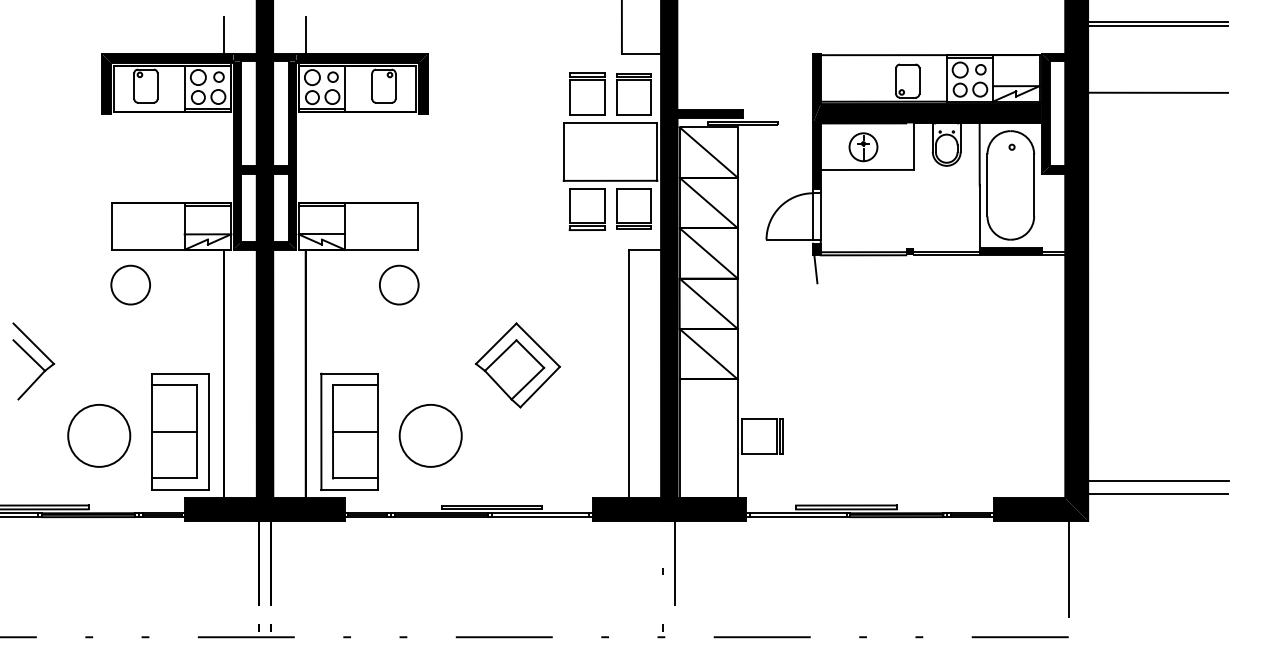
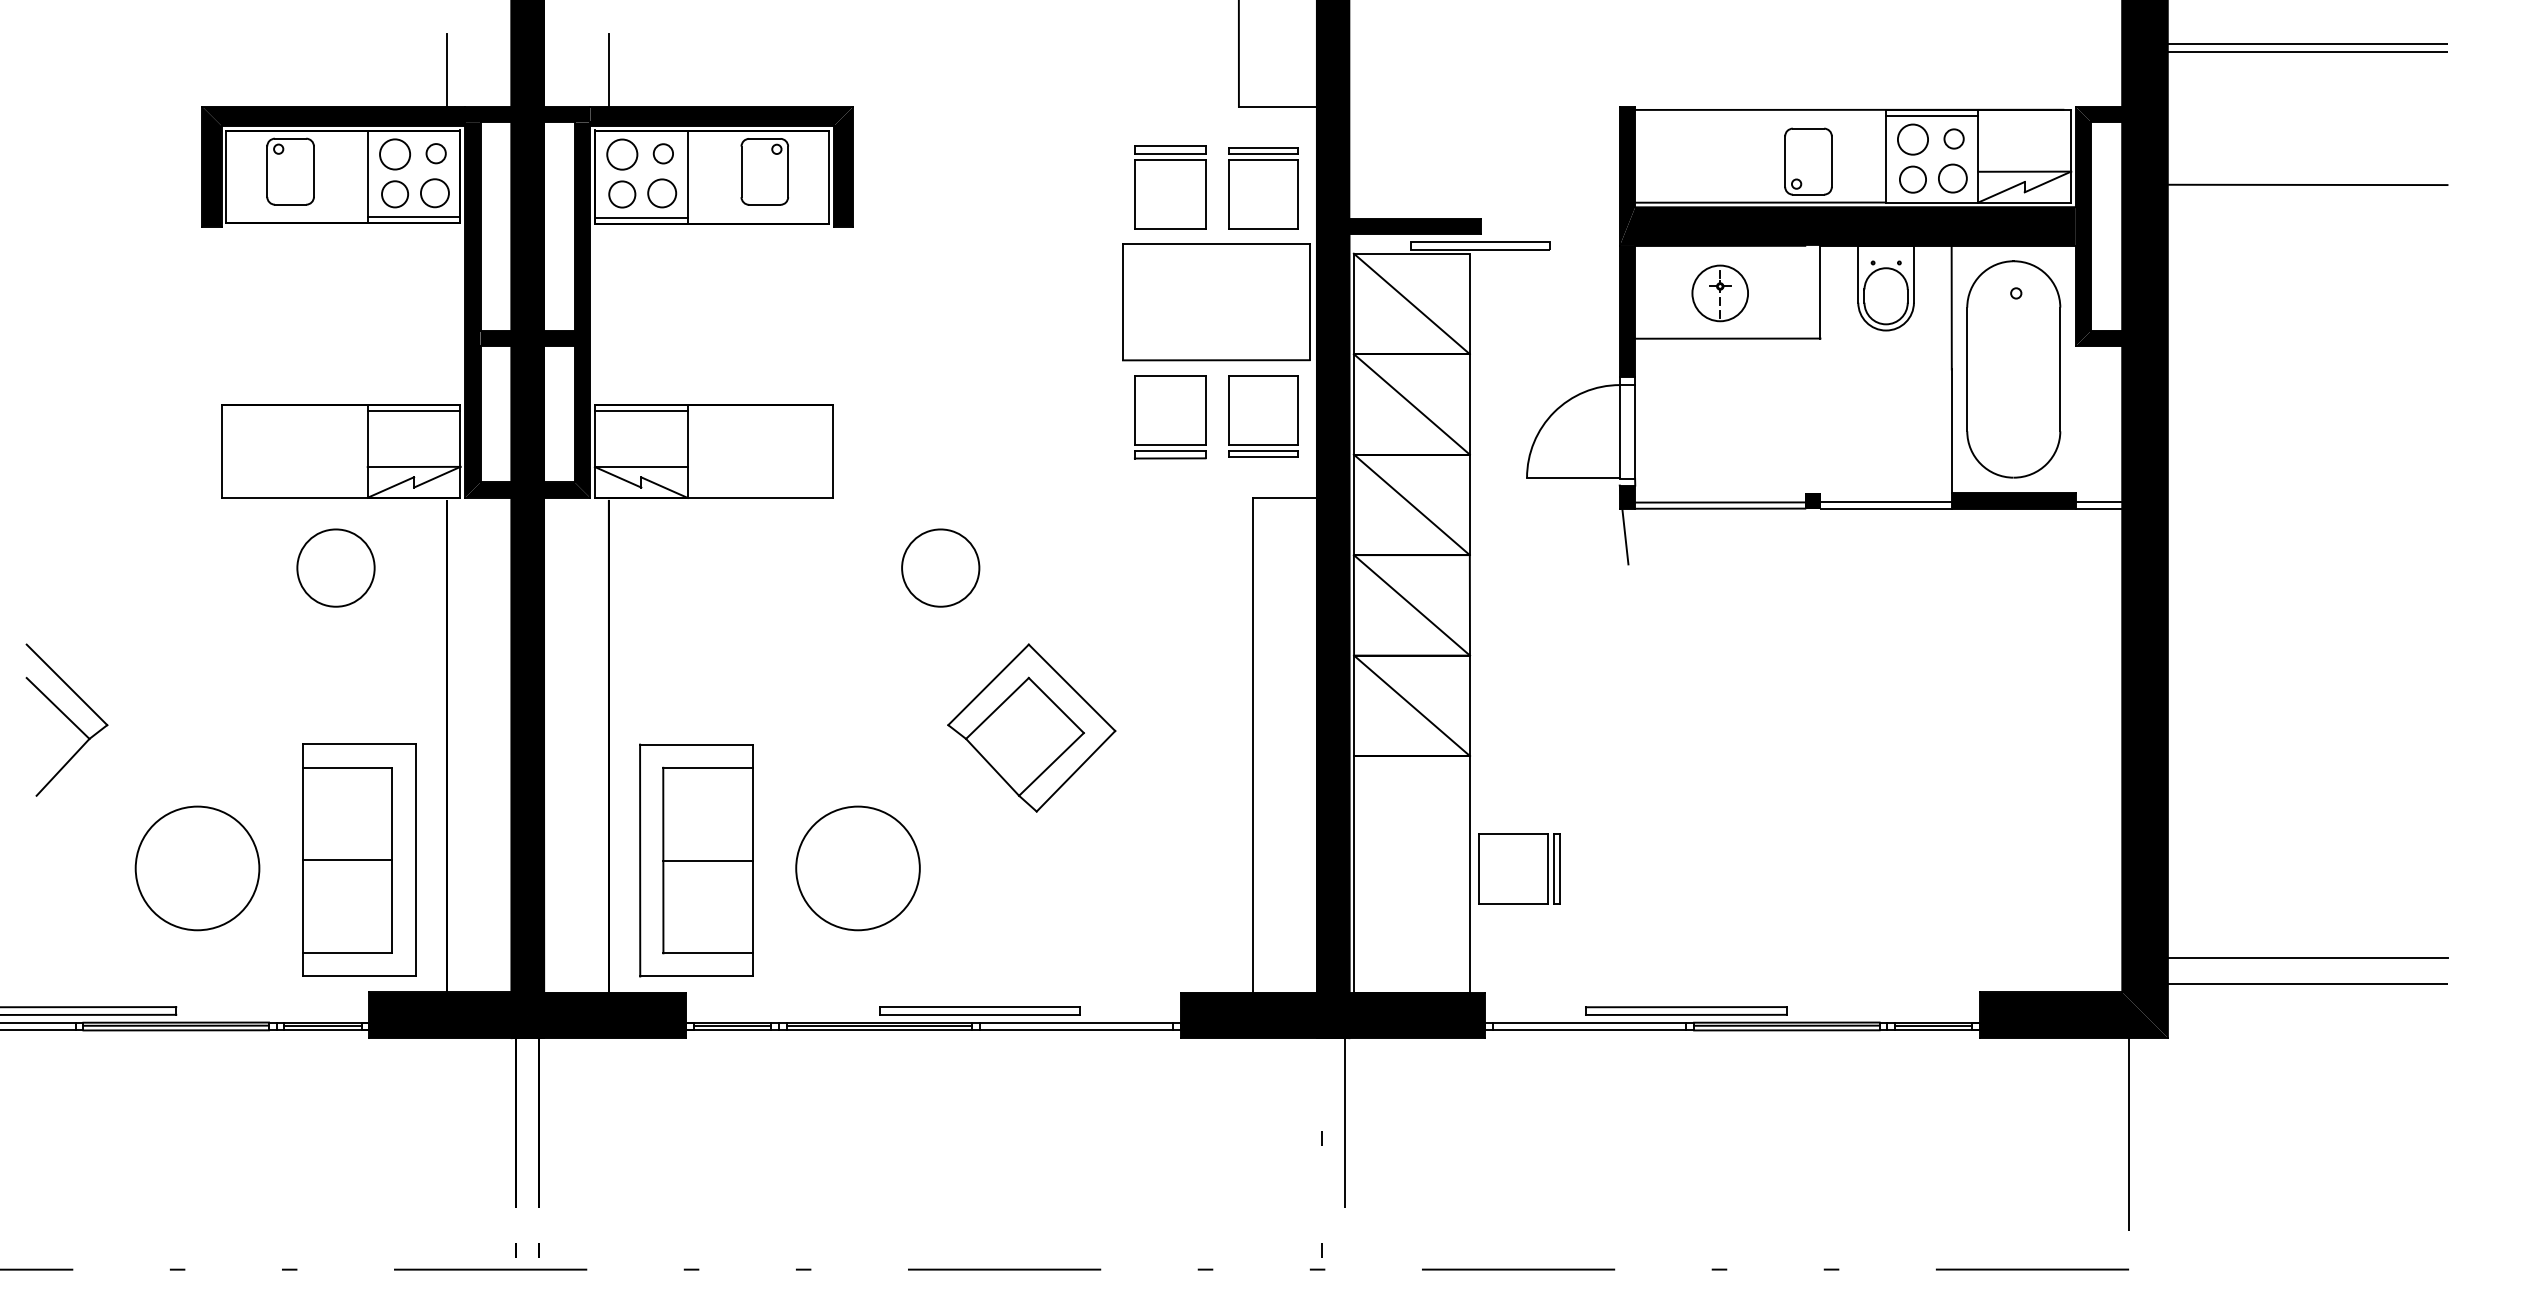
circle: (130, 284) -> (335, 566), moved
circle: (399, 284) -> (941, 566), moved

